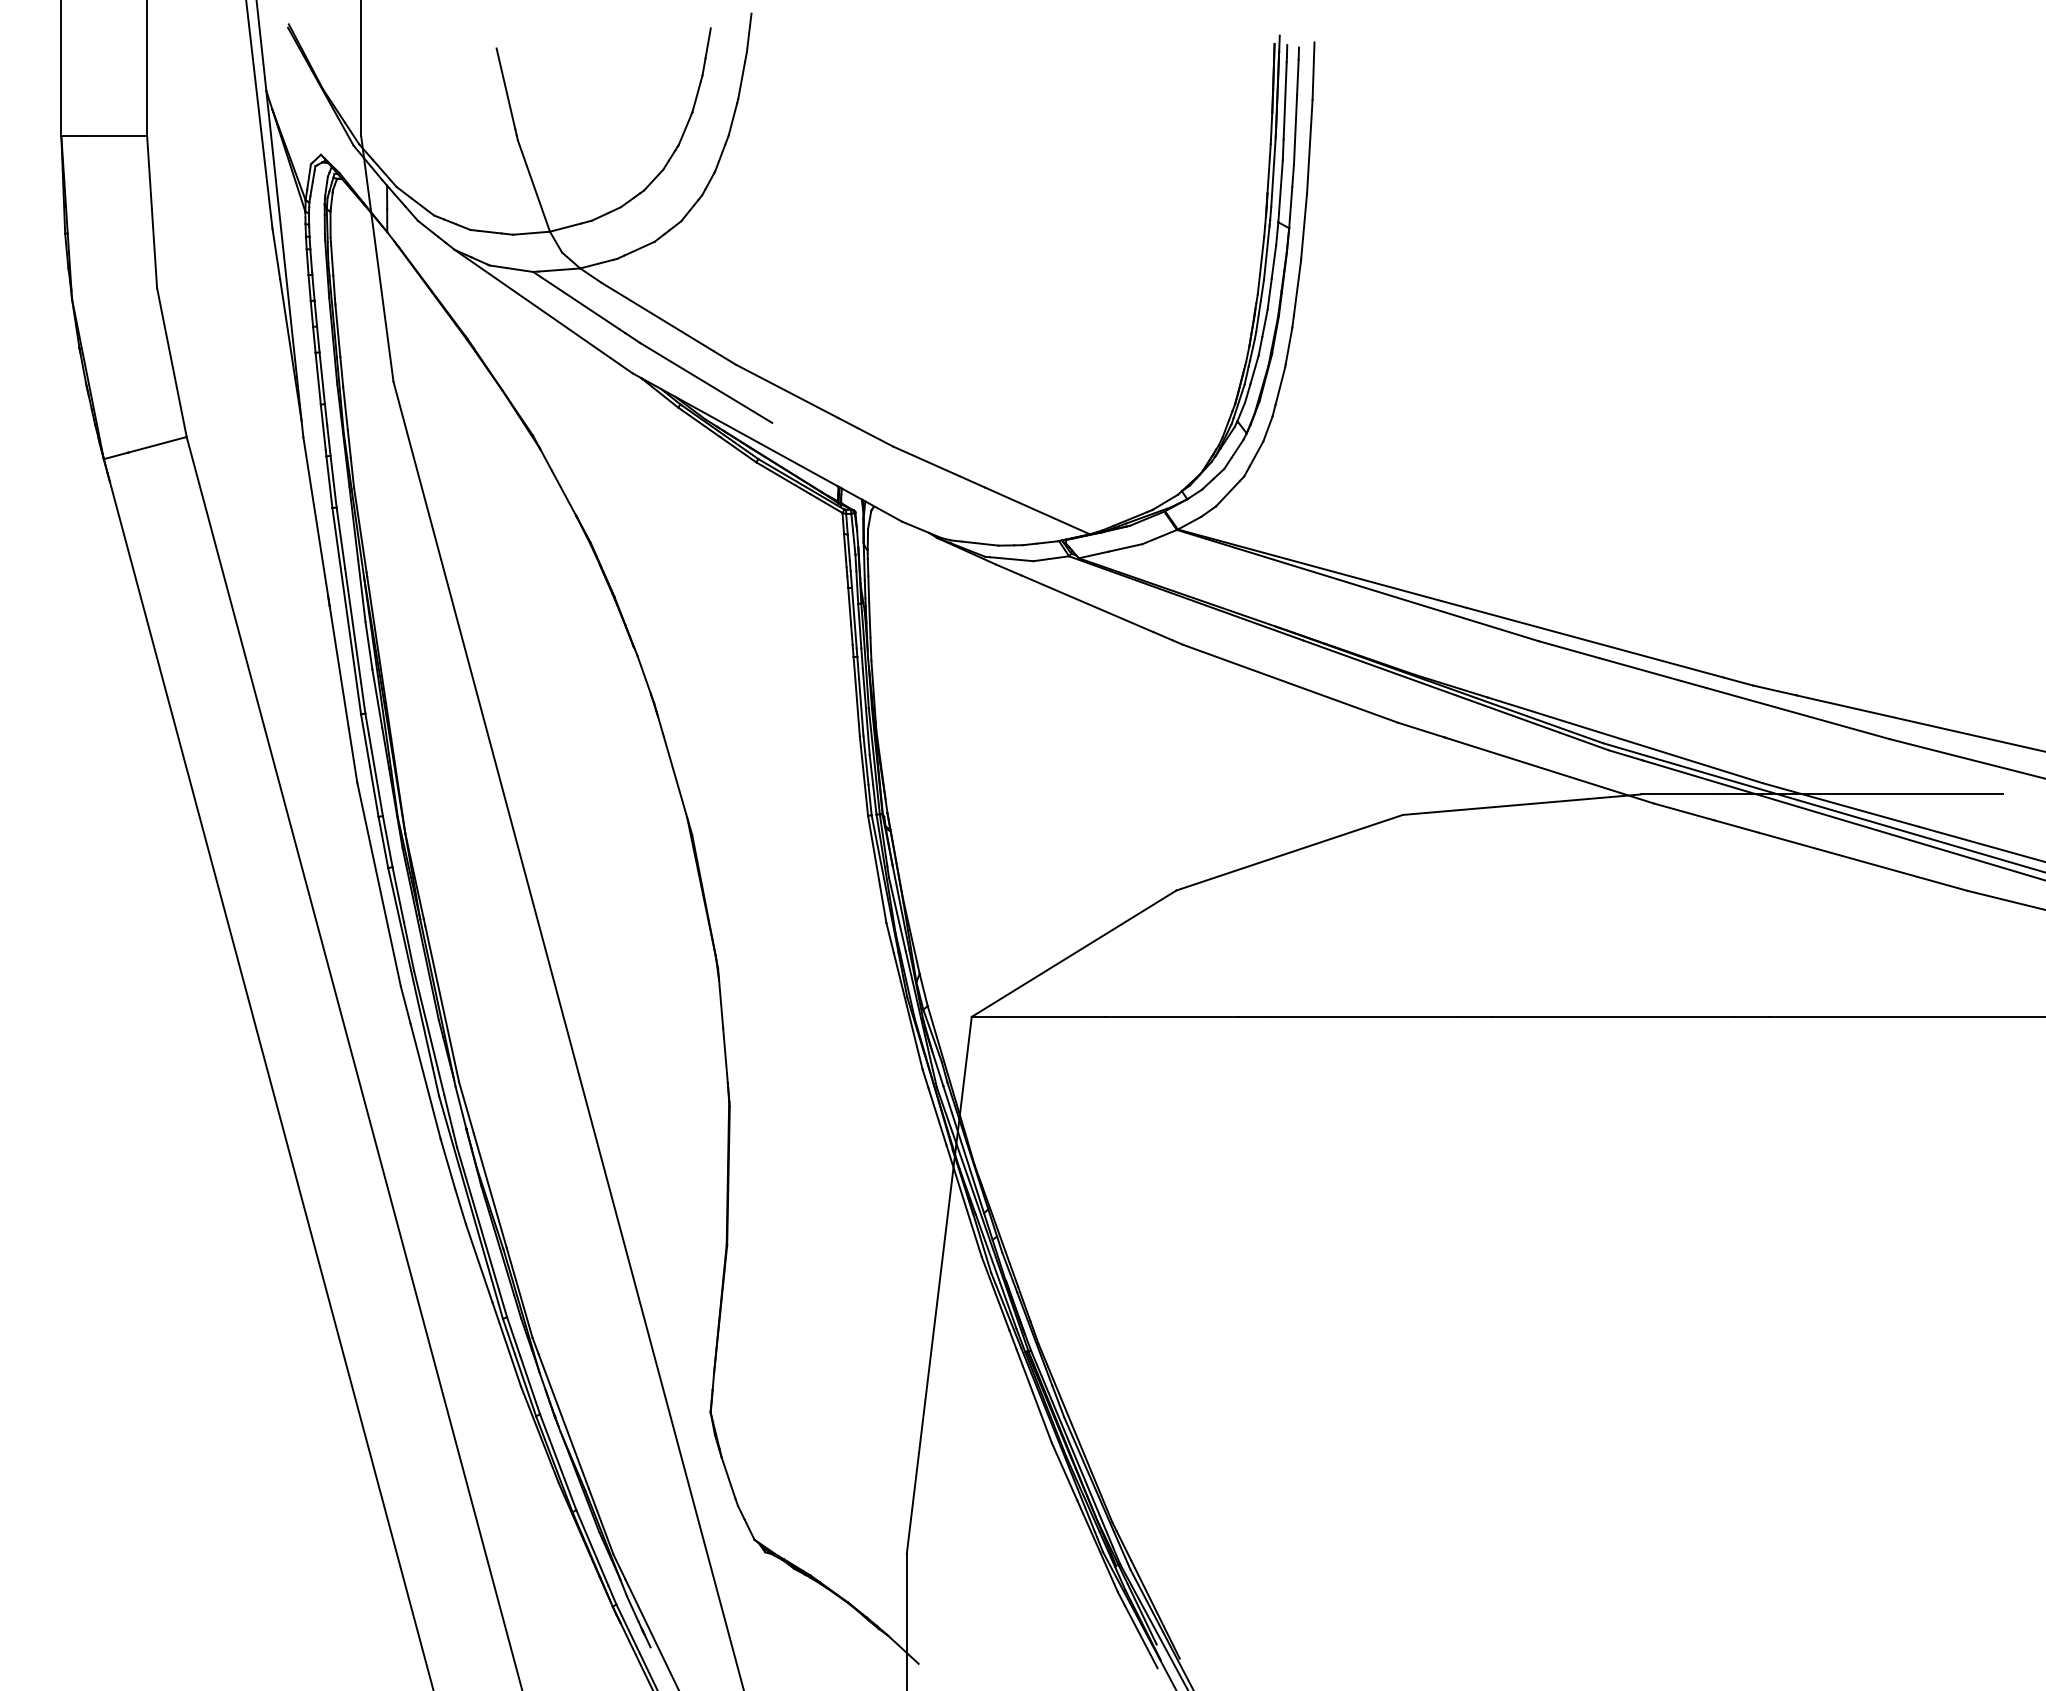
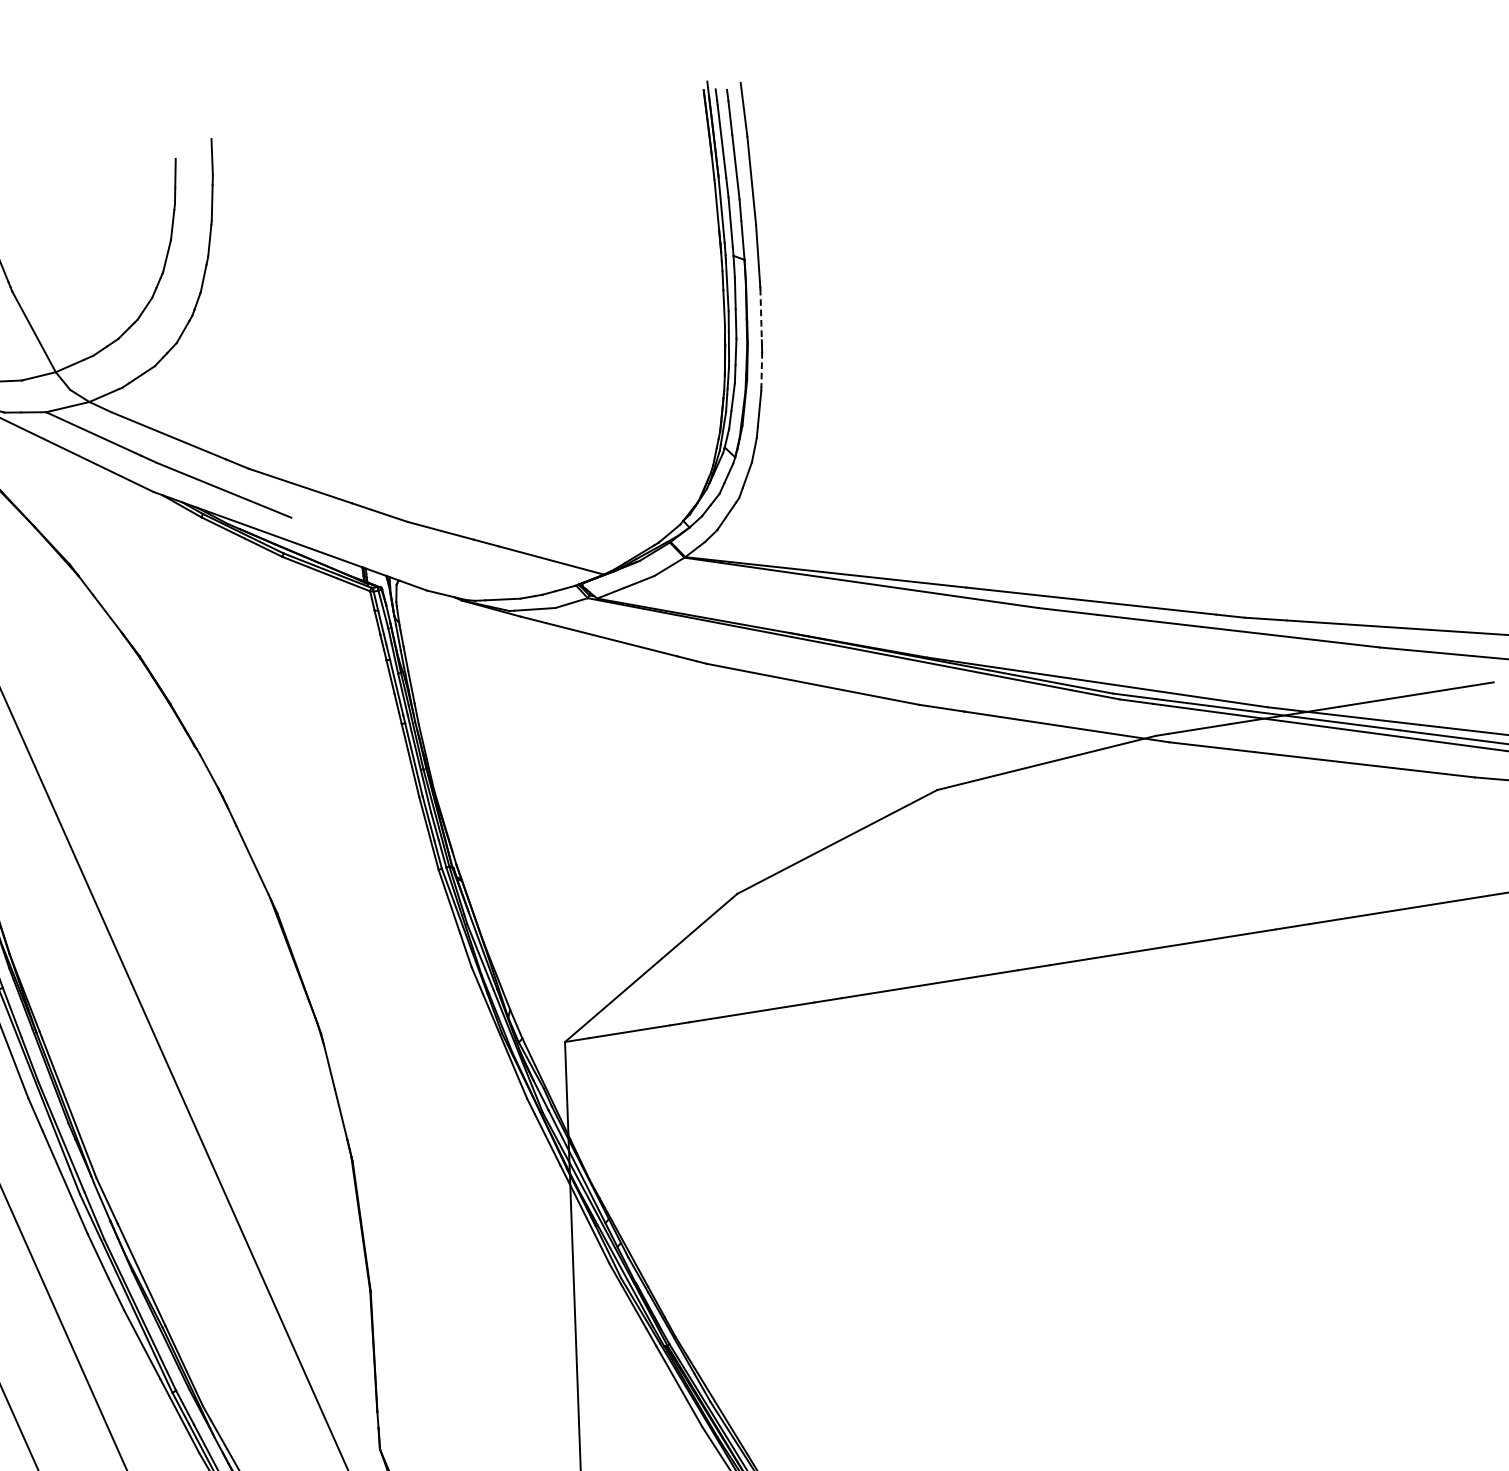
line: (1297, 288) -> (761, 314), solid -> dashed
line: (1289, 346) -> (762, 370), solid -> dashed

